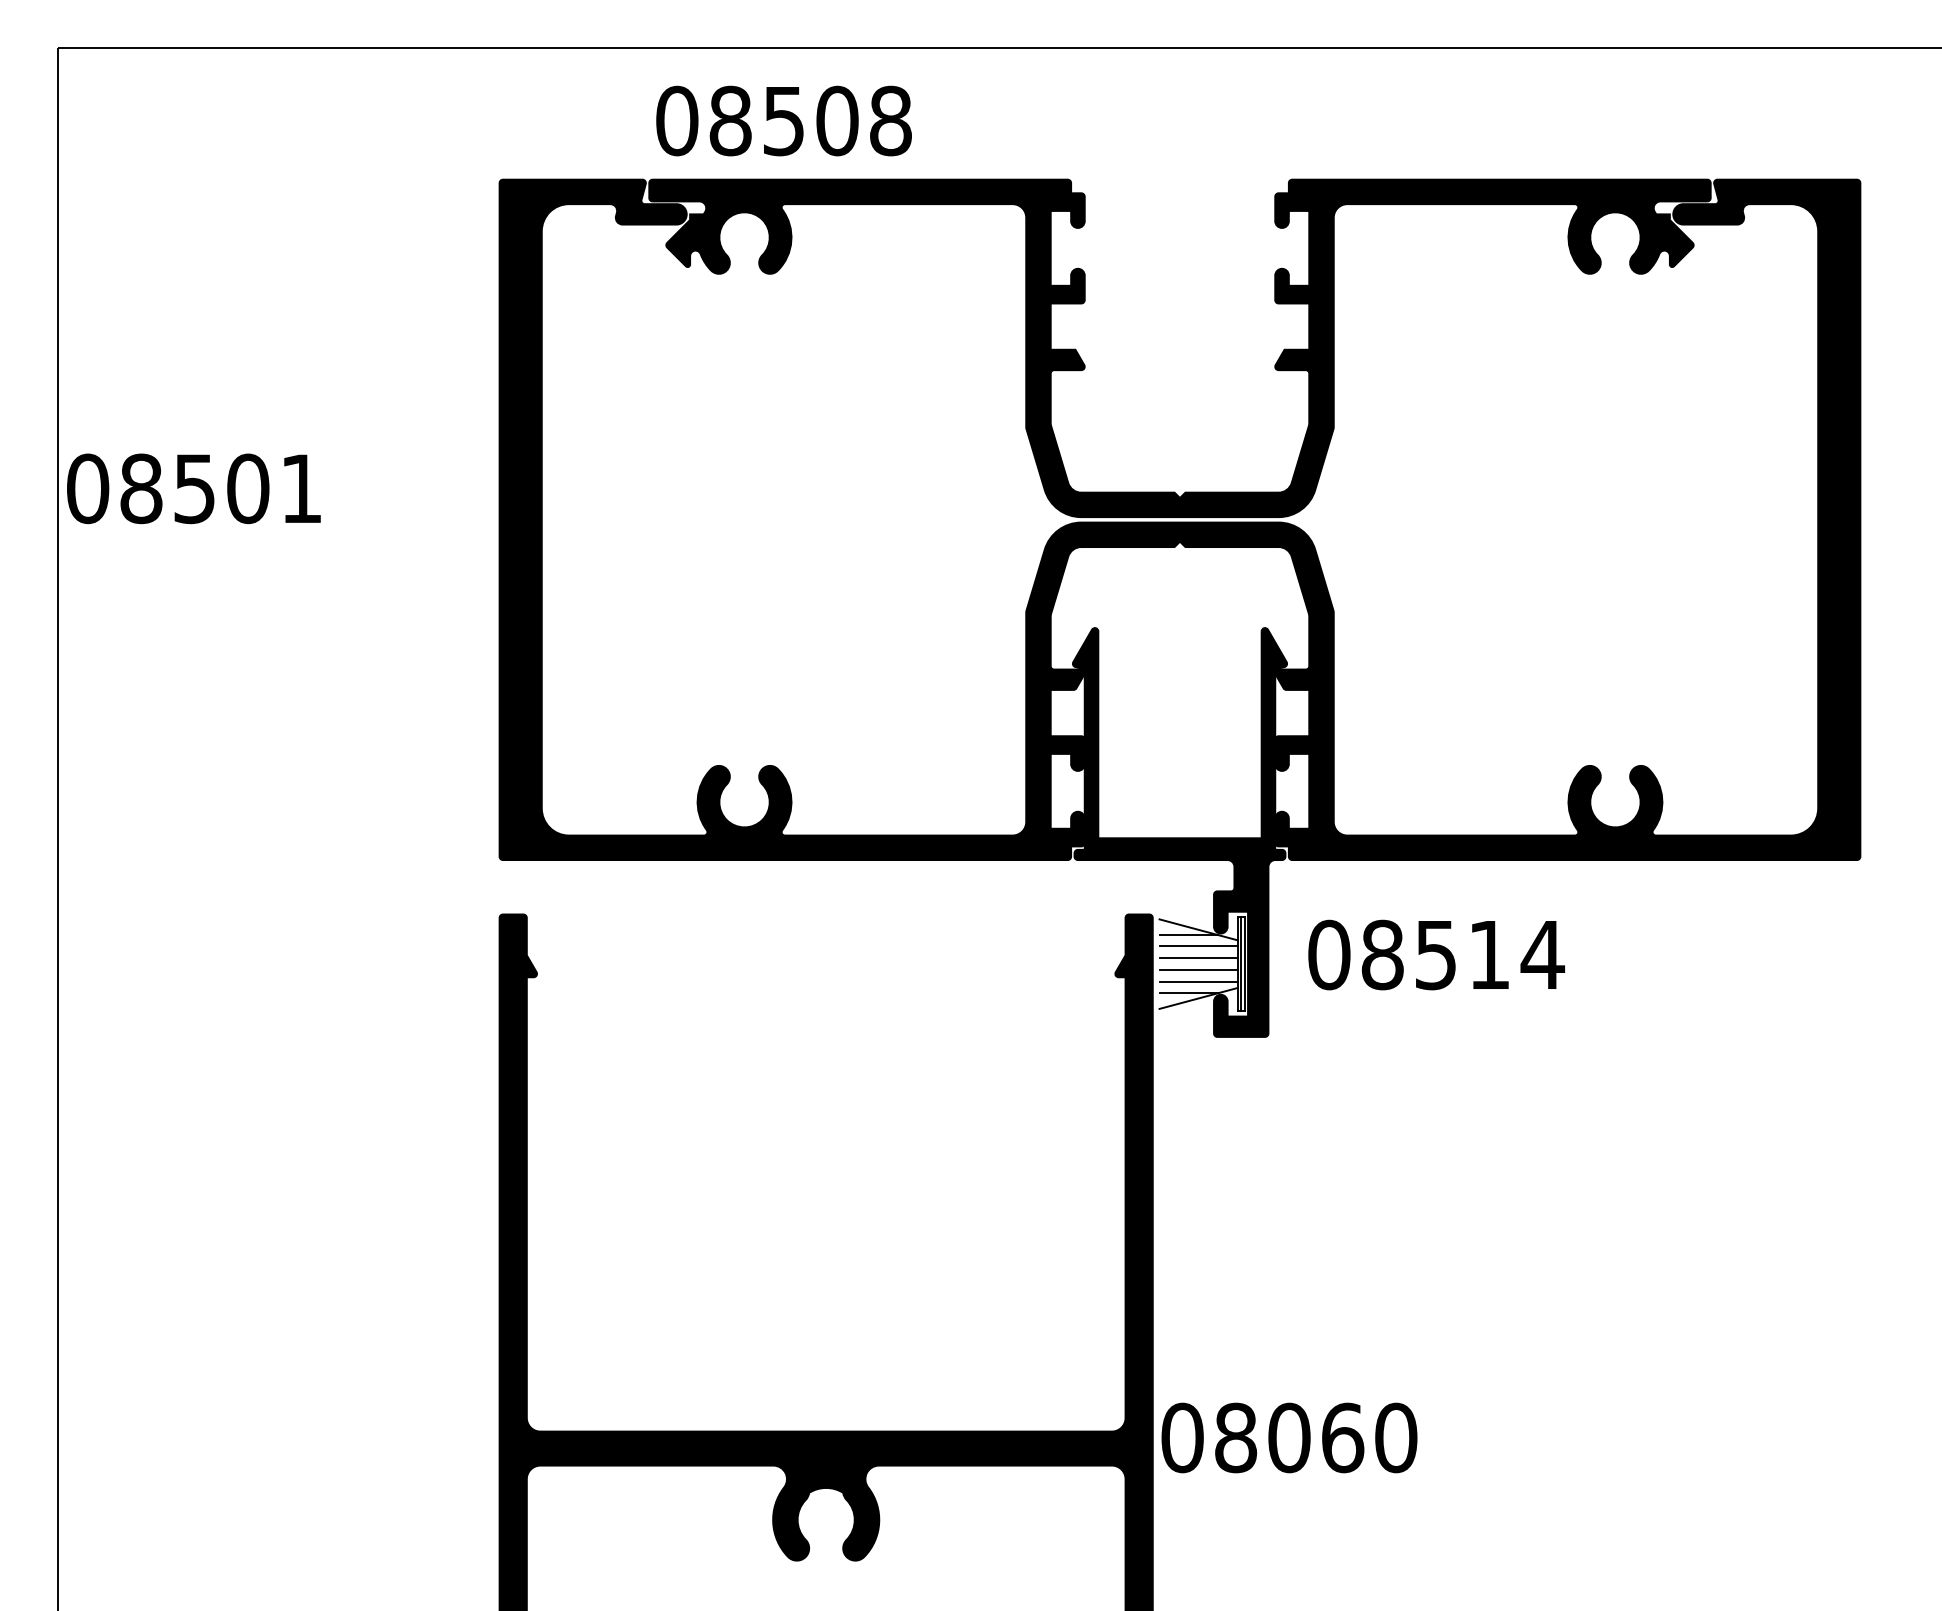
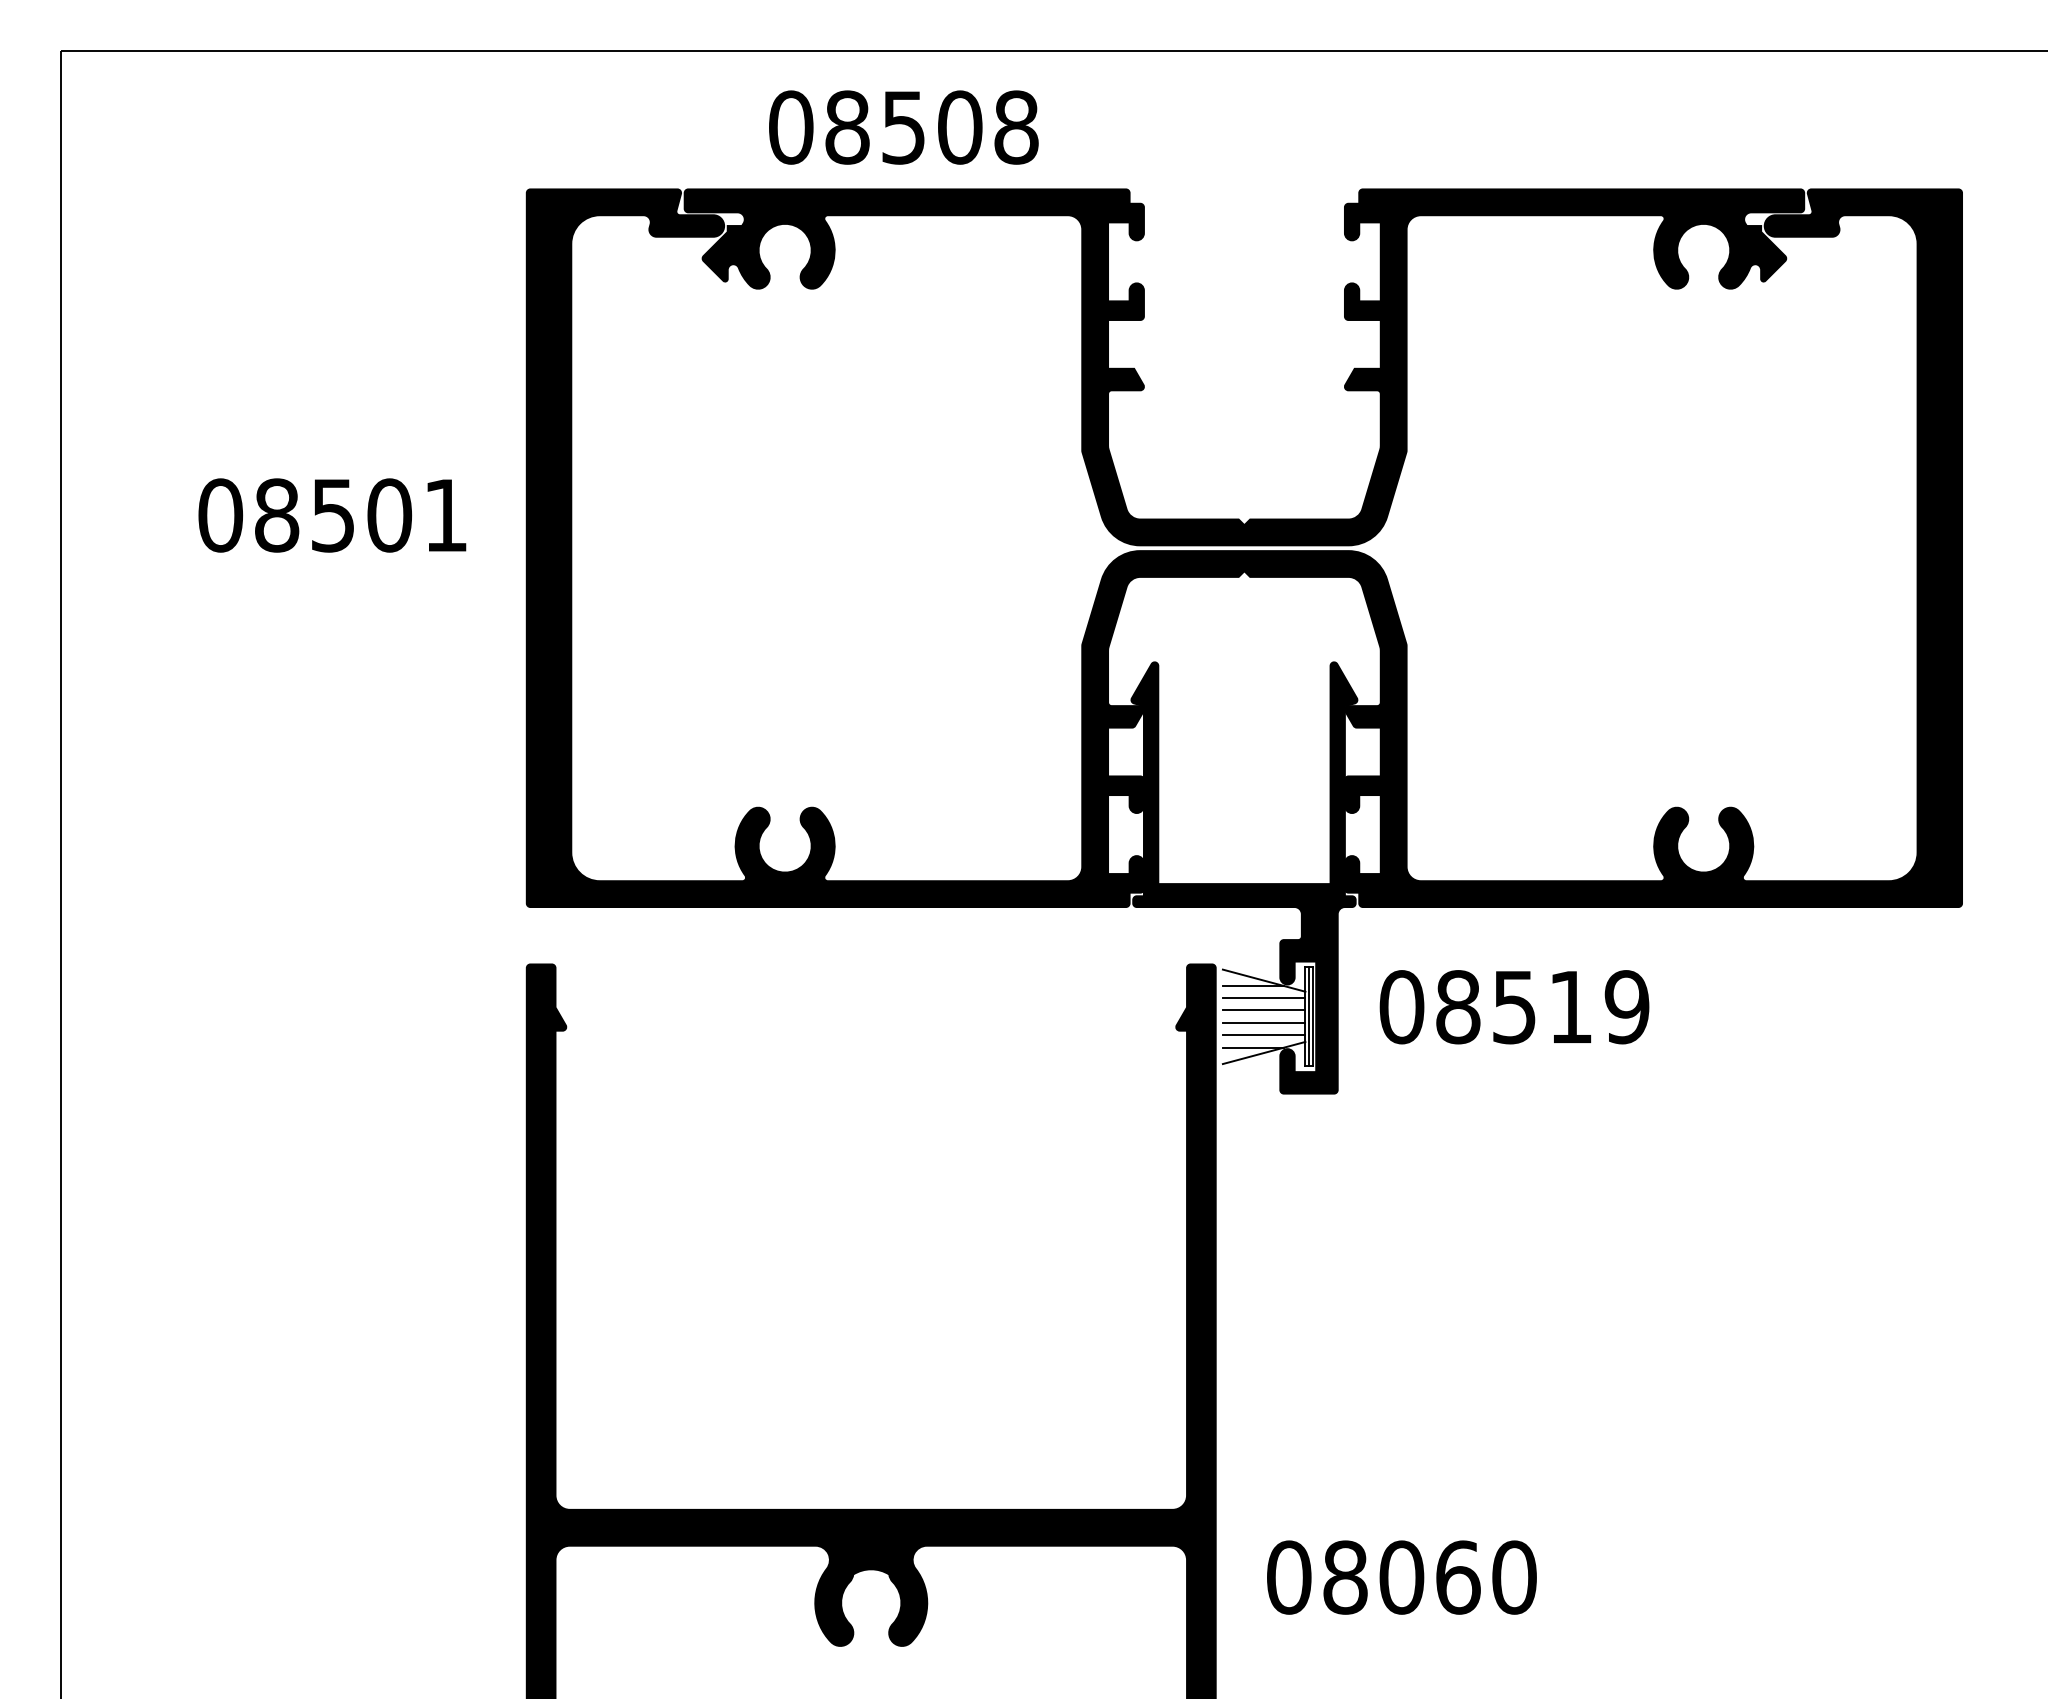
text: (783, 120) -> (903, 127), moved
text: (194, 488) -> (332, 515), moved
text: (1542, 955) -> (1626, 1007), 08514 -> 08519
text: (1289, 1437) -> (1401, 1577), moved

